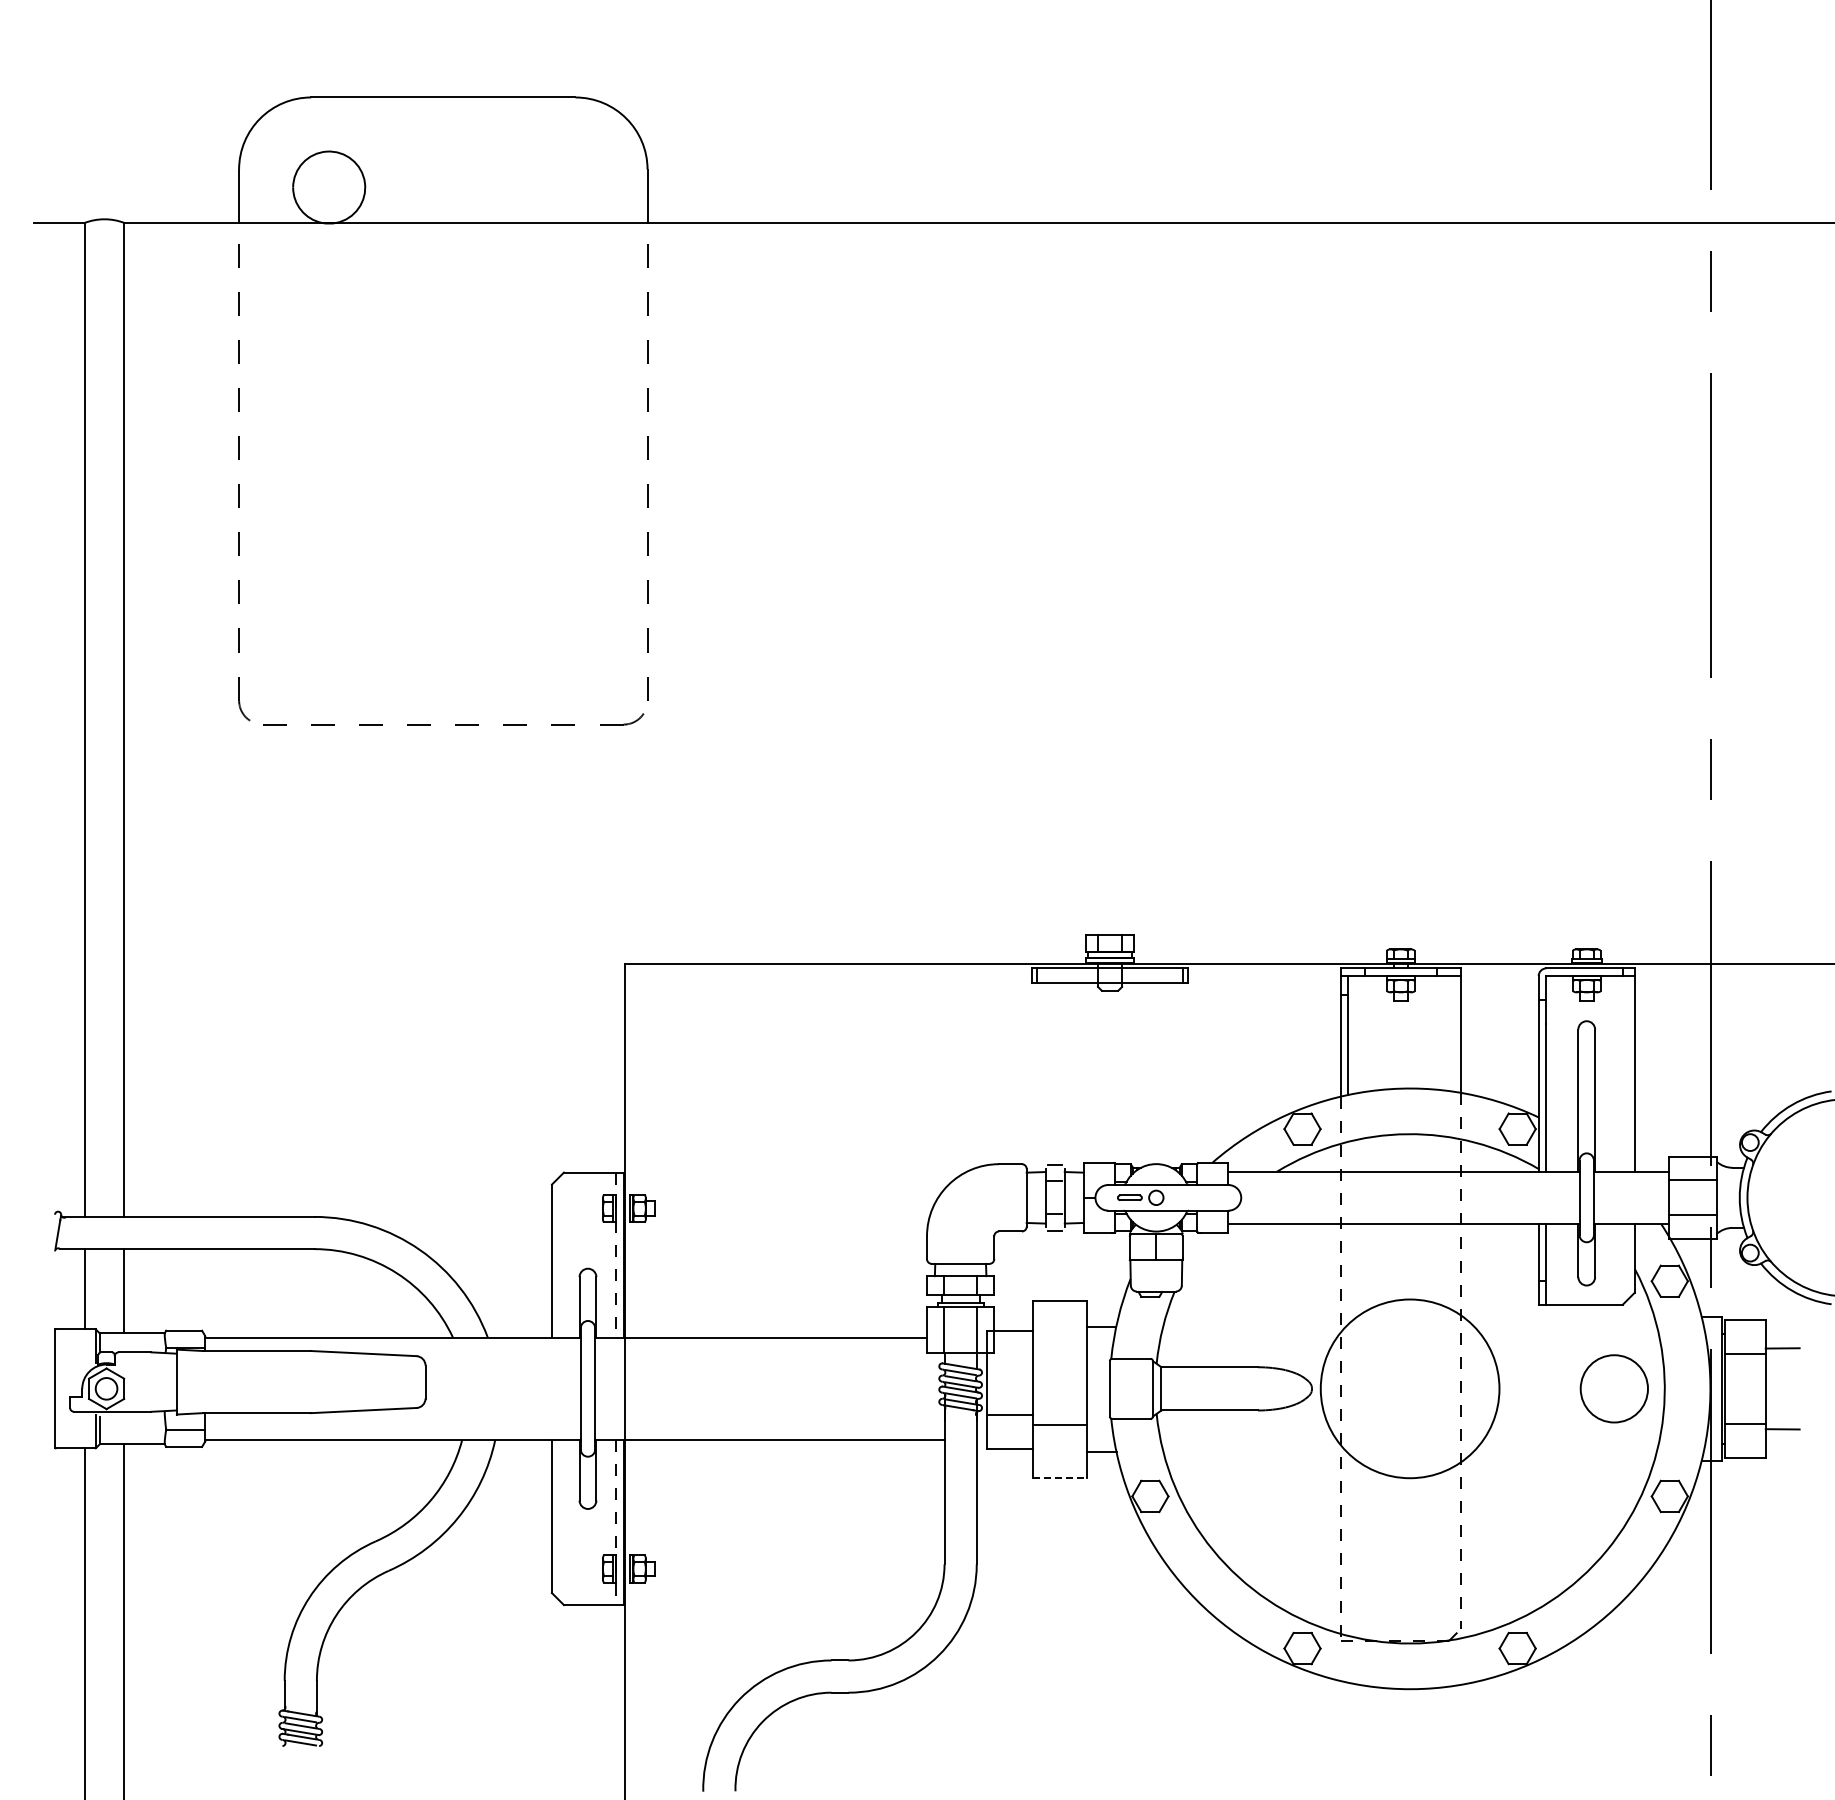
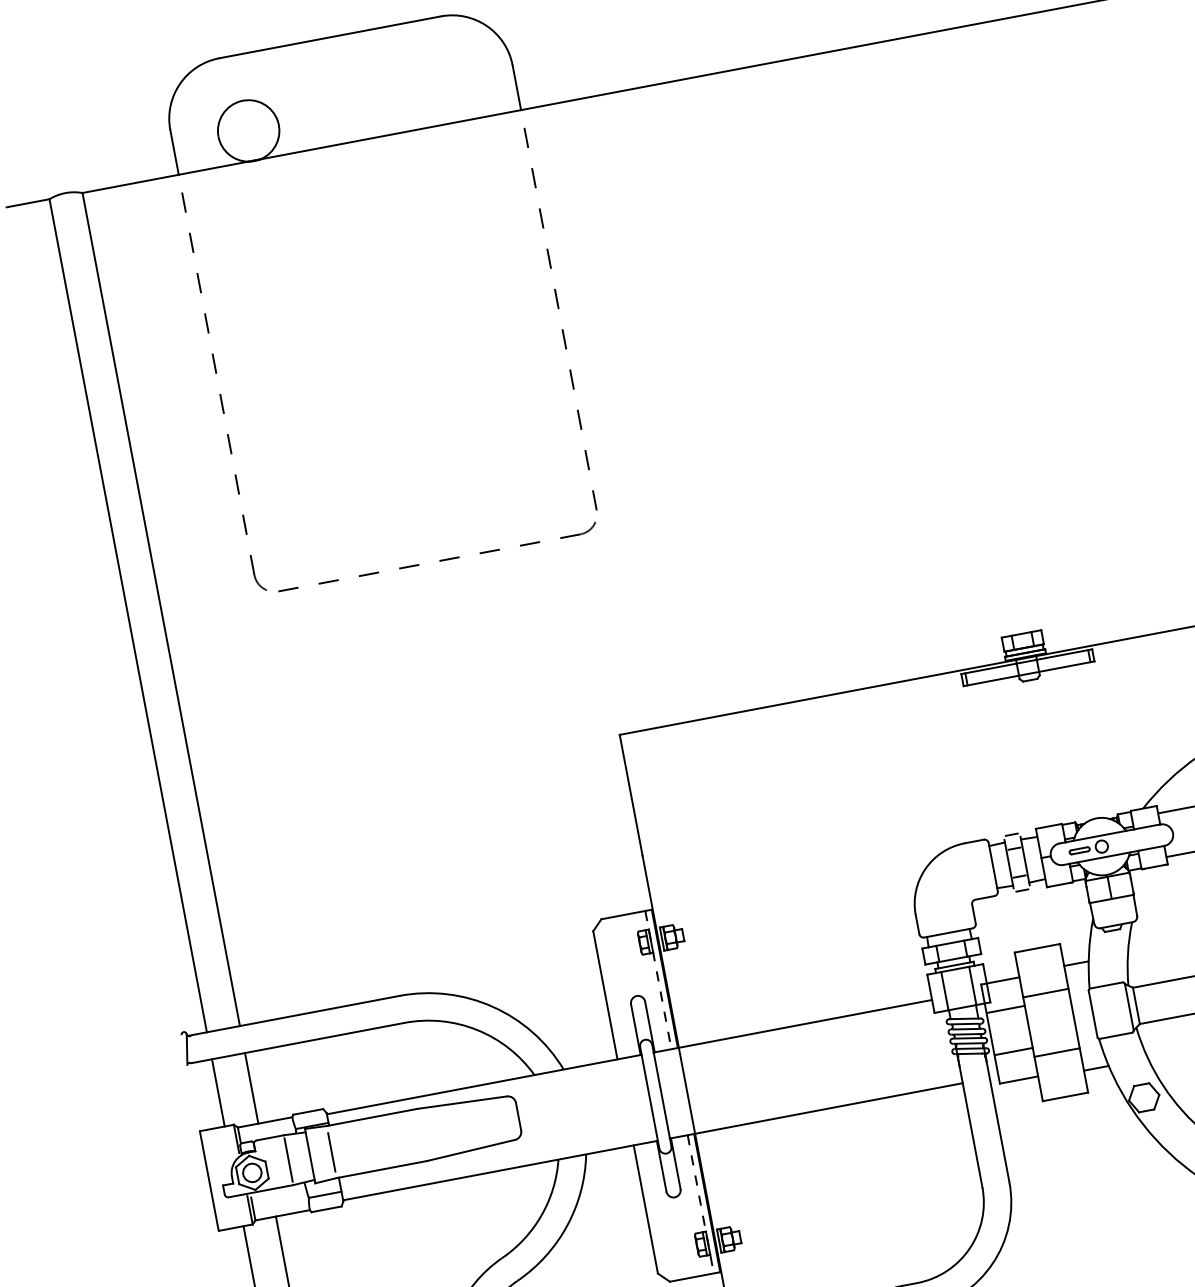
line: (1059, 1354) -> (1045, 993), added
line: (1009, 1364) -> (1005, 1009), added
line: (151, 1381) -> (288, 1159), added
line: (202, 1382) -> (331, 1152), added
line: (1060, 1478) -> (1066, 1097), dashed -> solid

